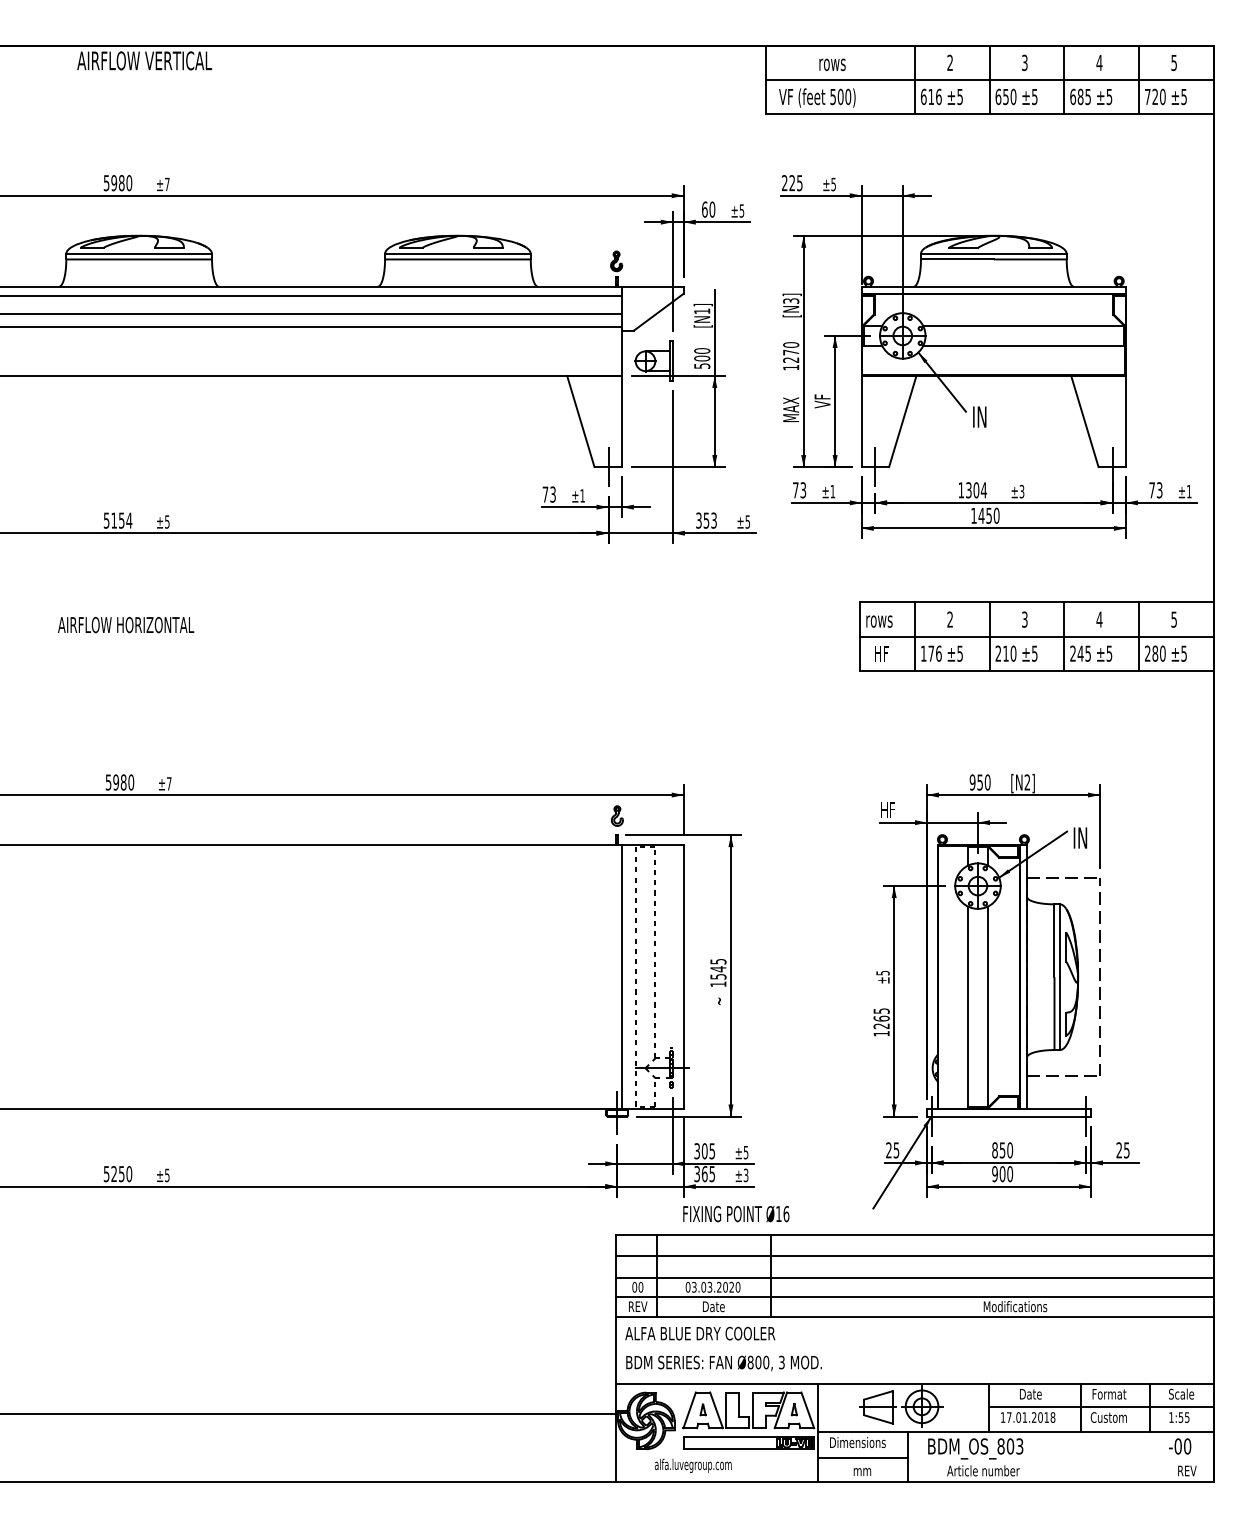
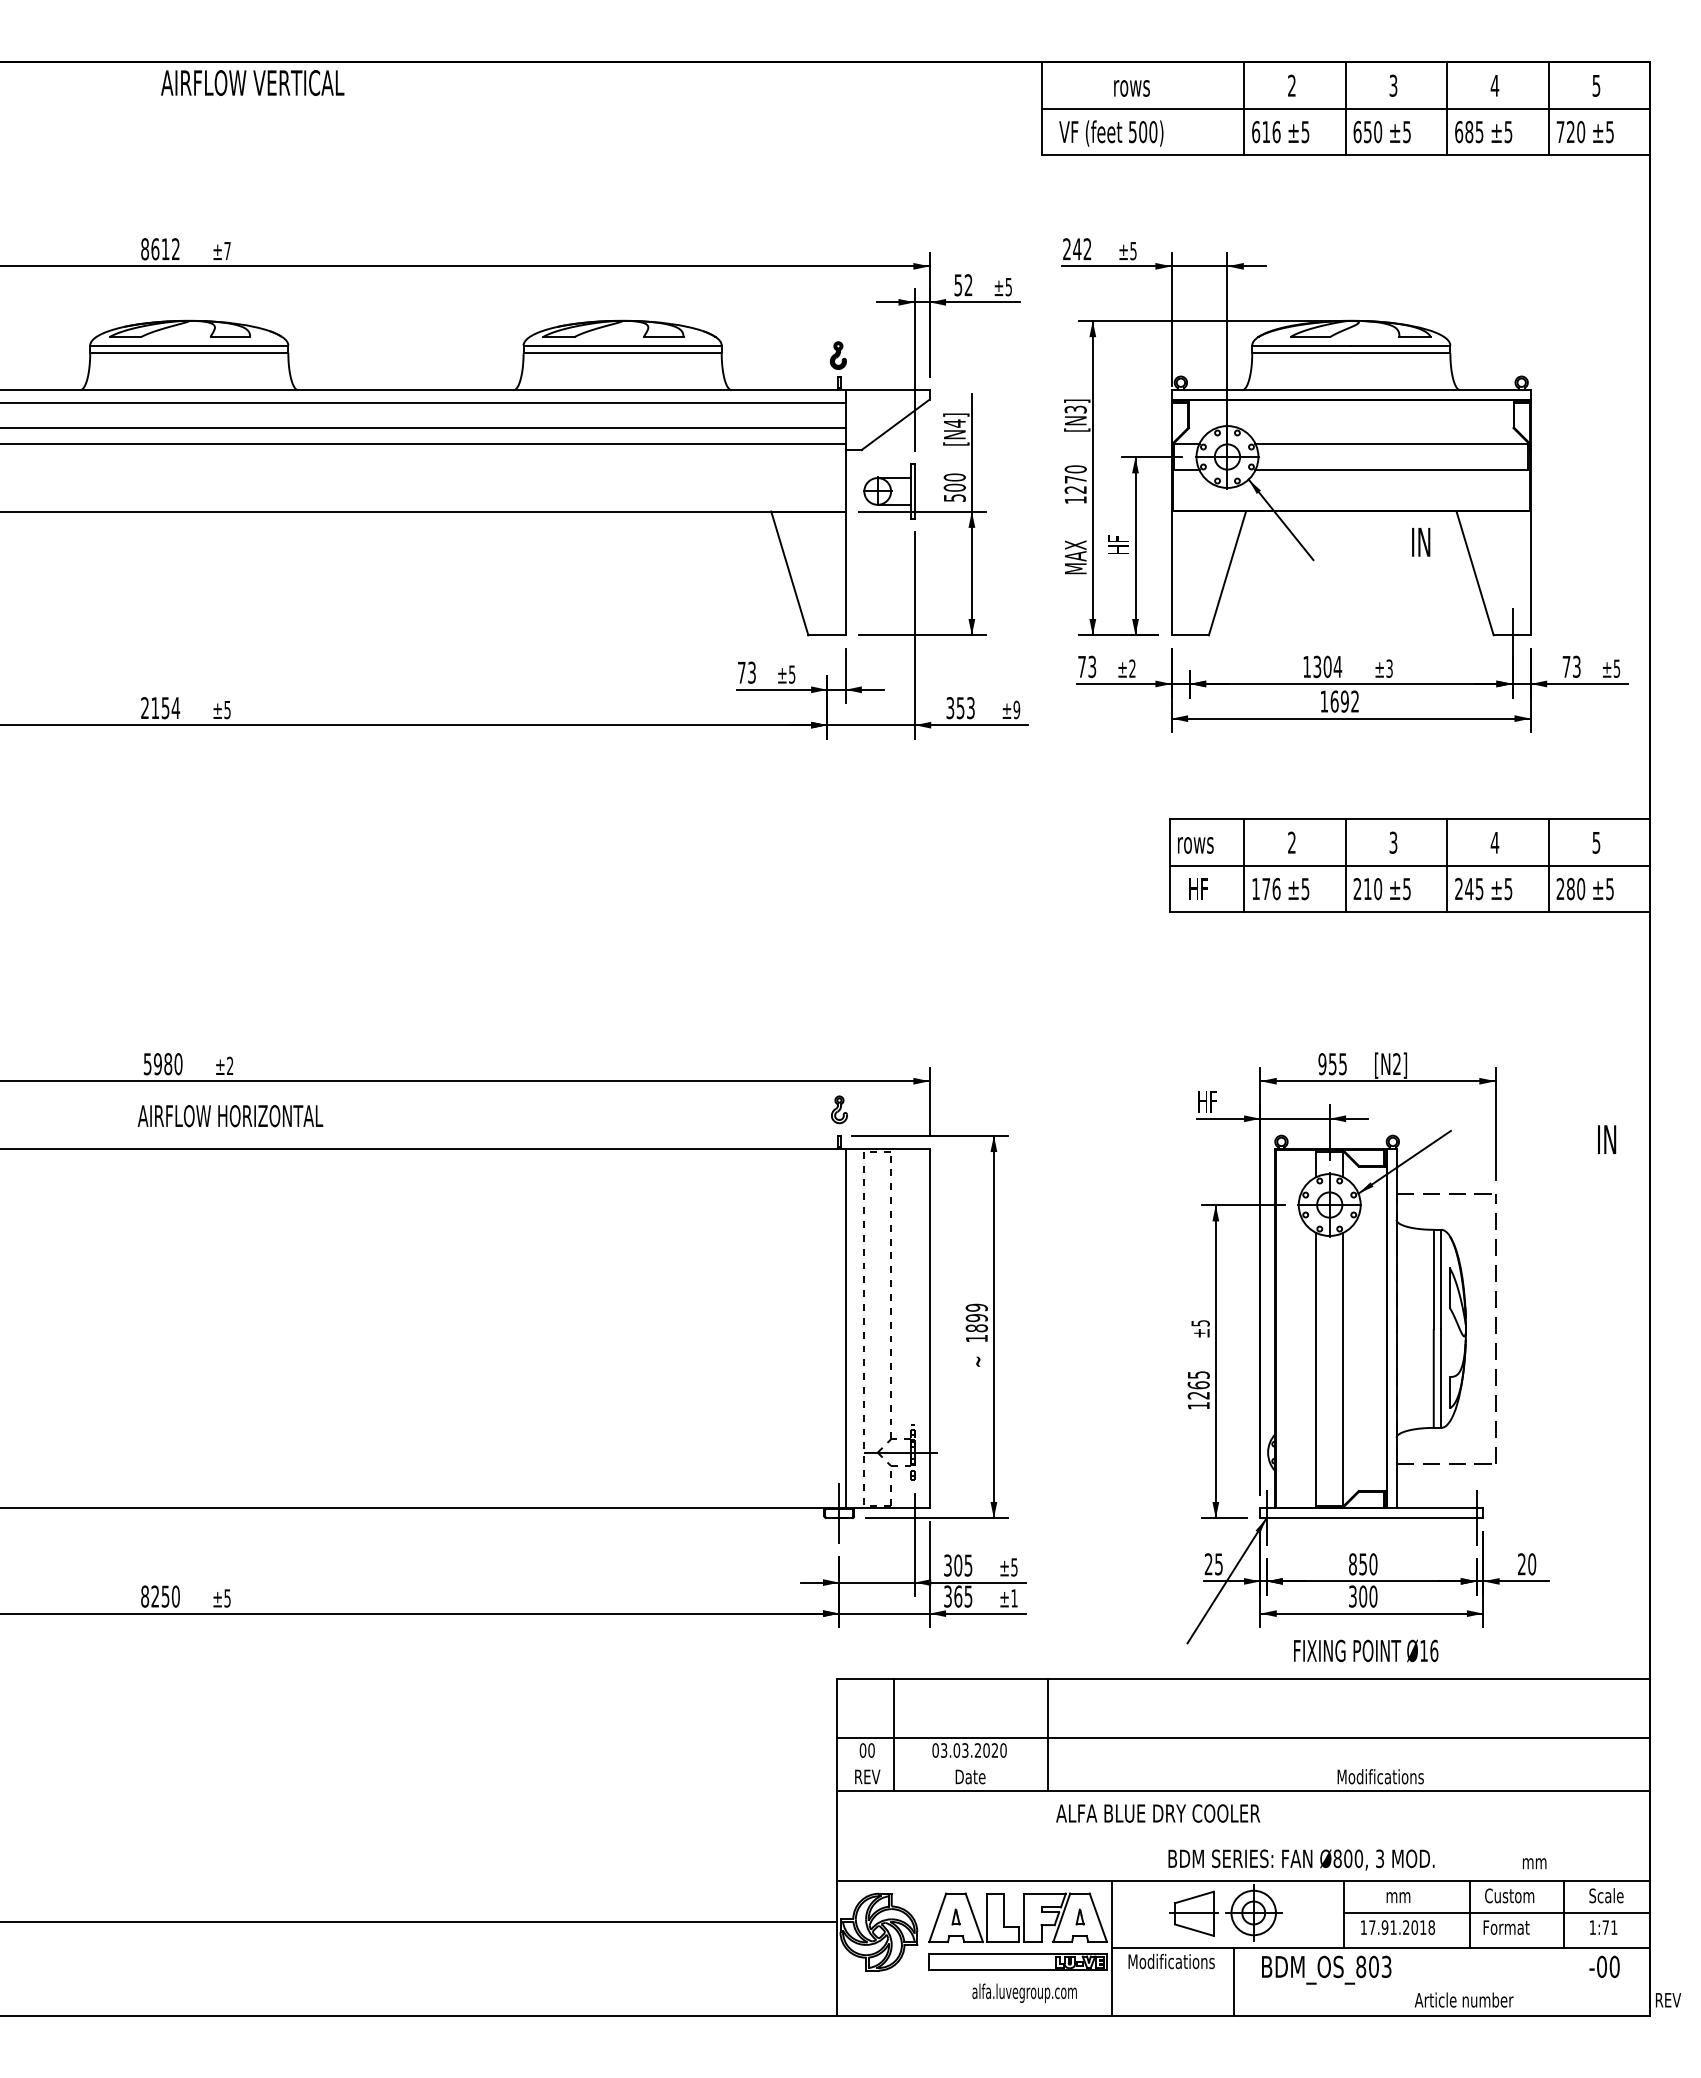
text: (144, 60) -> (252, 82), moved
text: (118, 183) -> (160, 249), 5980 -> 8612
text: (796, 183) -> (1082, 249), 225 -> 242
text: (708, 209) -> (963, 285), 60 -> 52
text: (701, 311) -> (954, 423), [N1] -> [N4]
text: (822, 401) -> (1118, 545), VF -> HF
text: (980, 417) -> (1421, 542), moved
line: (608, 466) -> (827, 634), removed
line: (874, 466) -> (1189, 634), removed
text: (832, 491) -> (1132, 668), ±1 -> ±2
text: (1188, 491) -> (1616, 668), ±1 -> ±5
text: (582, 495) -> (792, 674), ±1 -> ±5
text: (988, 515) -> (1344, 701), 1450 -> 1692
text: (106, 520) -> (144, 708), 5154 -> 2154
text: (747, 521) -> (1016, 709), ±5 -> ±9
text: (126, 625) -> (230, 1116), moved
text: (988, 782) -> (1343, 1064), 950 -> 955
text: (169, 783) -> (230, 1065), ±7 -> ±2
text: (1080, 837) -> (1607, 1139), moved
text: (718, 968) -> (976, 1317), 1545 -> 1899
text: (1127, 1150) -> (1532, 1564), 25 -> 20
text: (106, 1174) -> (145, 1596), 5250 -> 8250
text: (994, 1174) -> (1352, 1596), 900 -> 300
text: (746, 1175) -> (1014, 1598), ±3 -> ±1
text: (736, 1213) -> (1366, 1650), moved
line: (914, 1256) -> (1243, 1708), removed
line: (914, 1297) -> (1243, 1764), removed
text: (700, 1333) -> (1158, 1813), moved
text: (724, 1363) -> (1301, 1859), moved
text: (1030, 1393) -> (1401, 1895), Date -> mm
text: (1110, 1393) -> (1509, 1895), Format -> Custom
text: (1018, 1417) -> (1384, 1927), 17.01.2018 -> 17.91.2018
text: (1108, 1417) -> (1507, 1927), Custom -> Format
text: (1183, 1417) -> (1609, 1927), 1:55 -> 1:71
text: (861, 1442) -> (1171, 1961), Dimensions -> Modifications
line: (862, 1457) -> (1172, 1982), removed
text: (693, 1465) -> (1024, 1992), moved
text: (982, 1470) -> (1463, 1999), moved
text: (862, 1471) -> (1534, 1863), moved
text: (1187, 1471) -> (1668, 2000), moved

